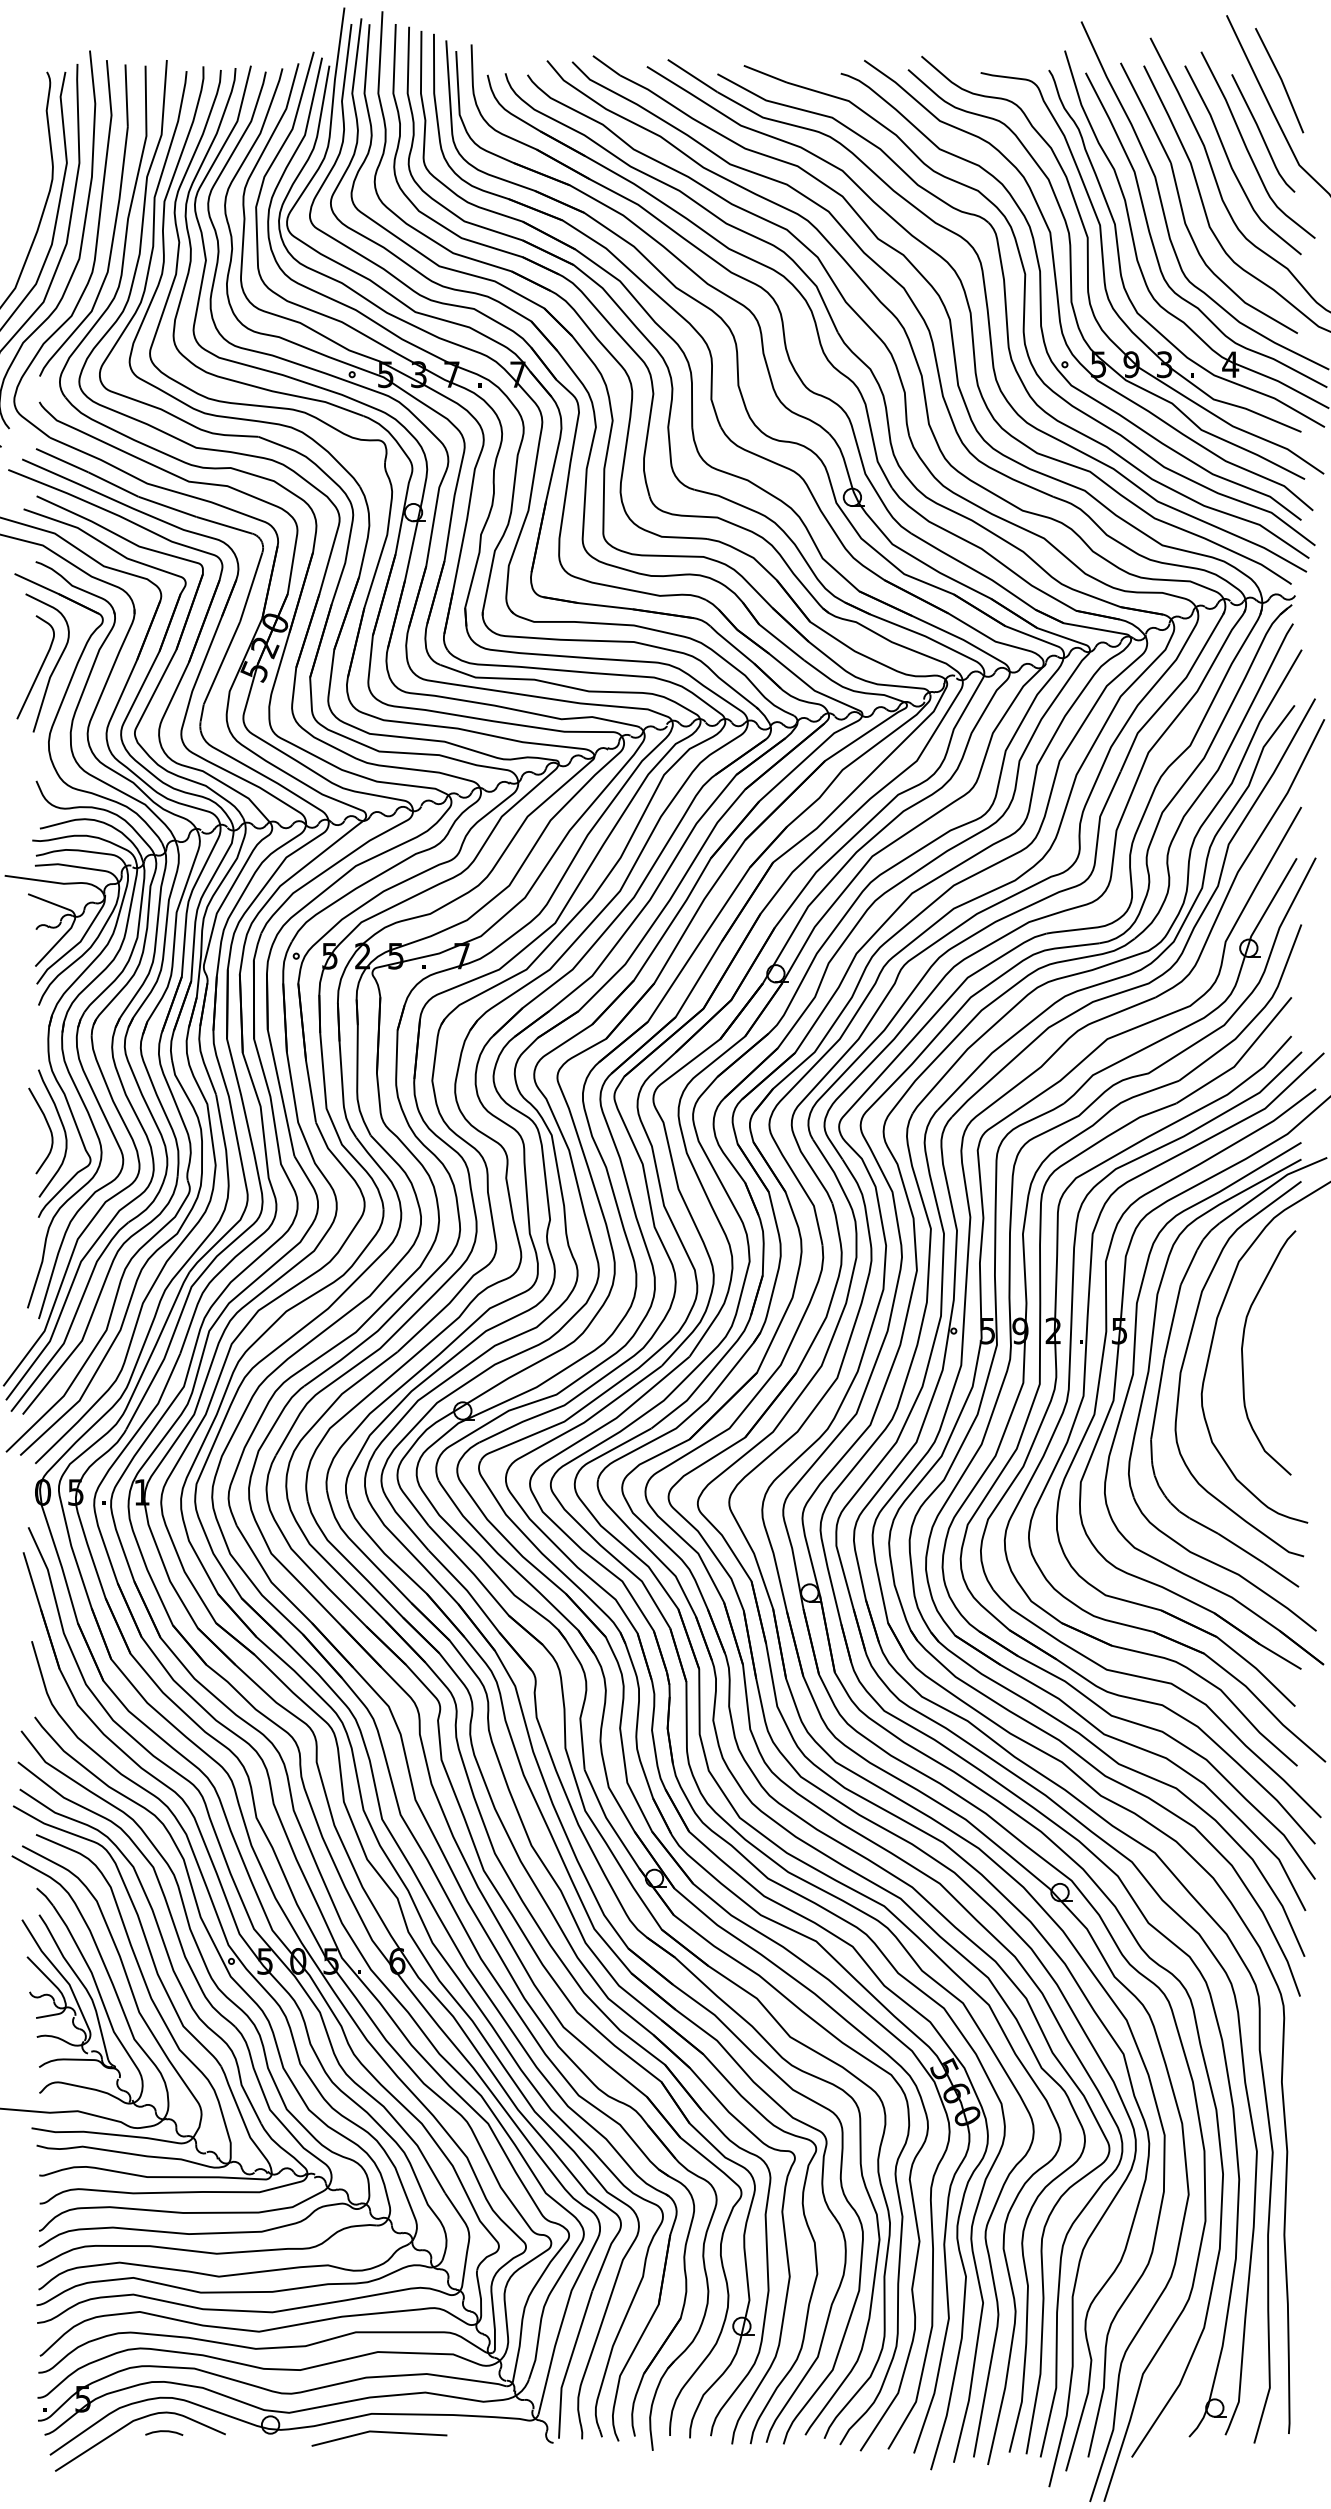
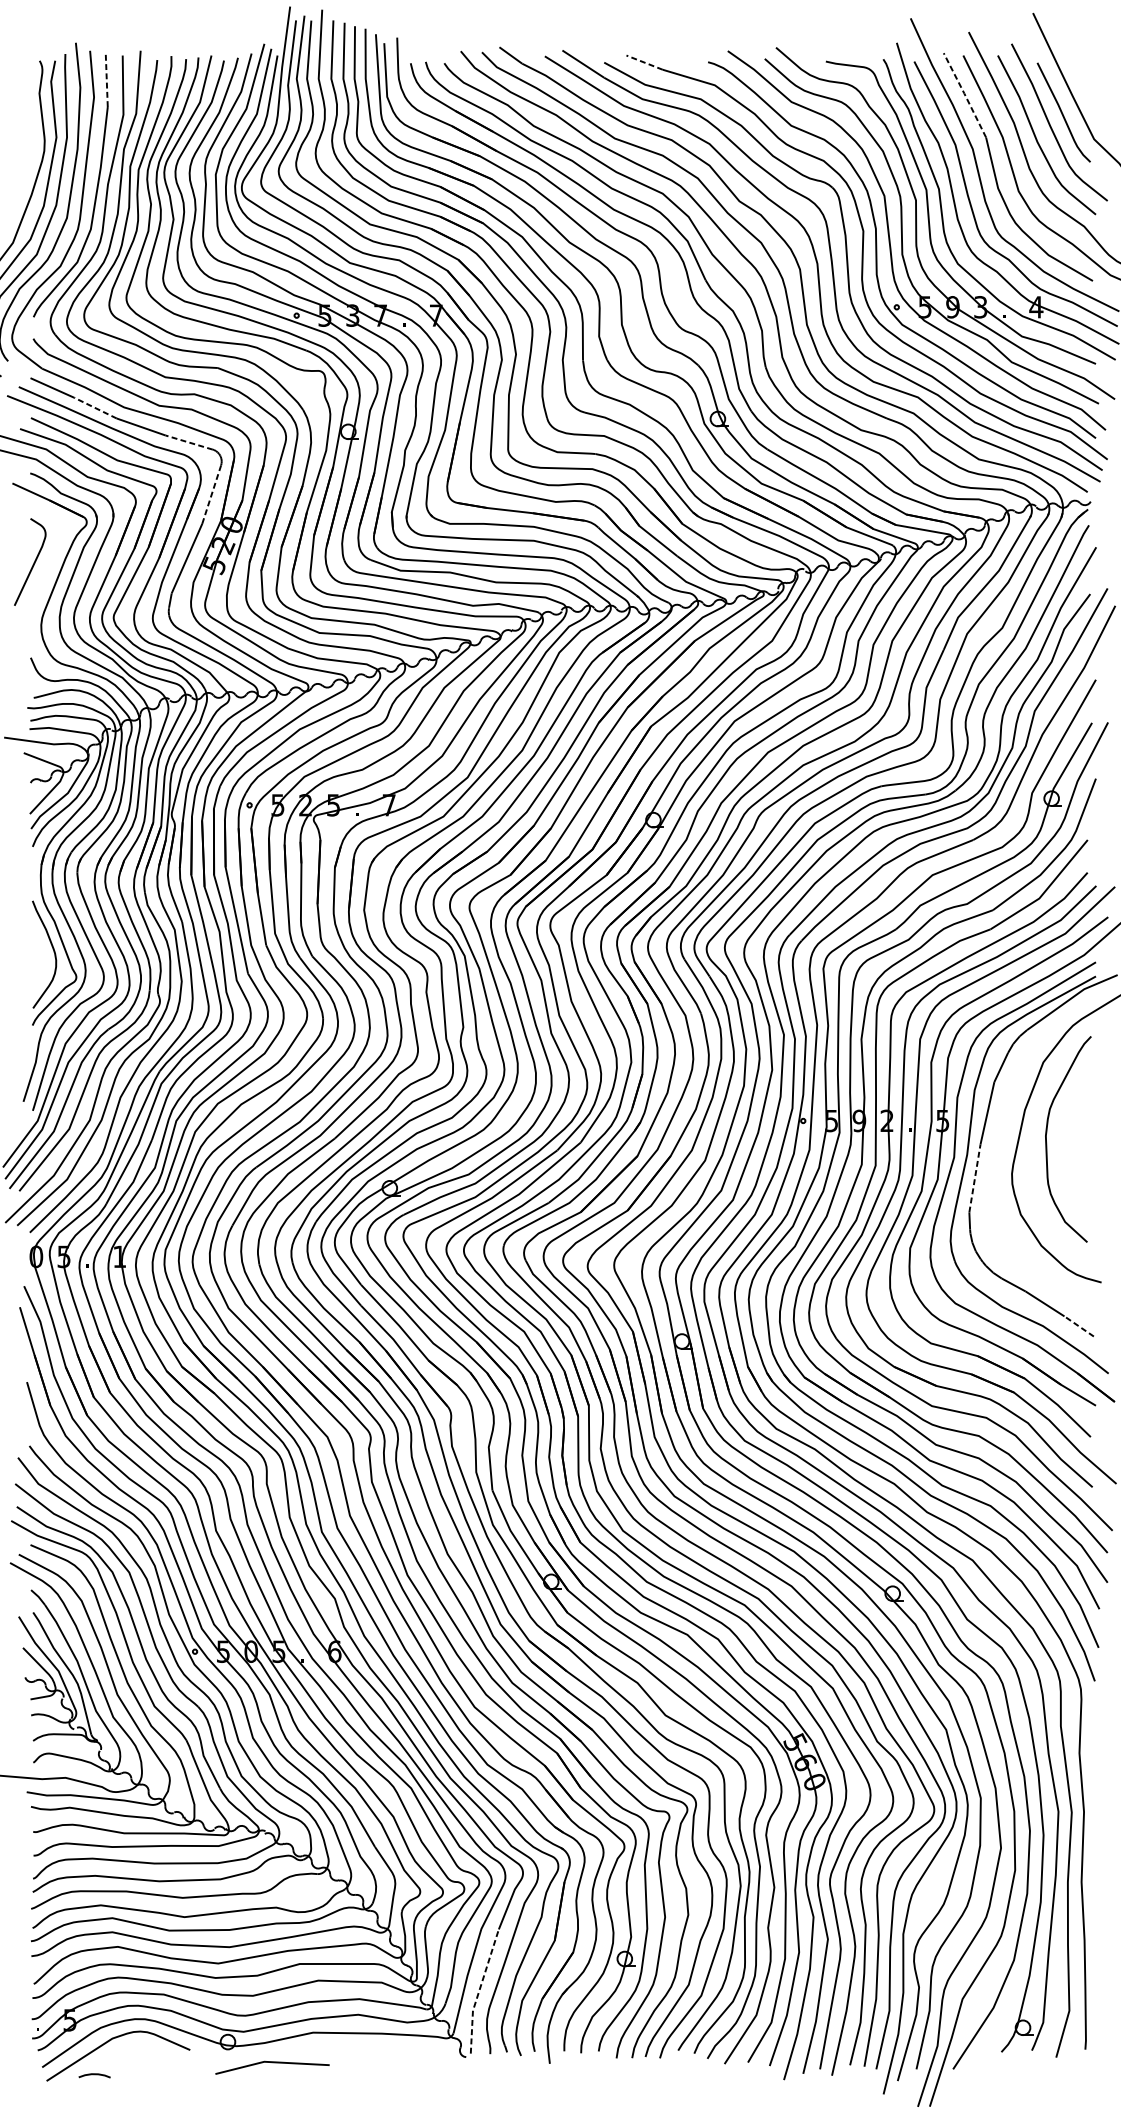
line: (764, 73) -> (643, 62), solid -> dashed
line: (1280, 80) -> (1078, 67), removed
line: (126, 95) -> (106, 80), solid -> dashed
line: (1145, 112) -> (964, 94), solid -> dashed
line: (113, 484) -> (95, 408), solid -> dashed
line: (224, 525) -> (189, 442), solid -> dashed
line: (251, 586) -> (211, 494), solid -> dashed
curve: (54, 666) -> (46, 561), removed
curve: (48, 1127) -> (40, 949), removed
curve: (1186, 1355) -> (999, 1141), removed
line: (1157, 1399) -> (974, 1178), solid -> dashed
line: (1281, 1574) -> (1079, 1325), solid -> dashed
line: (569, 2364) -> (479, 1991), solid -> dashed
curve: (164, 2432) -> (94, 2075), moved
line: (379, 2432) -> (272, 2062), moved

